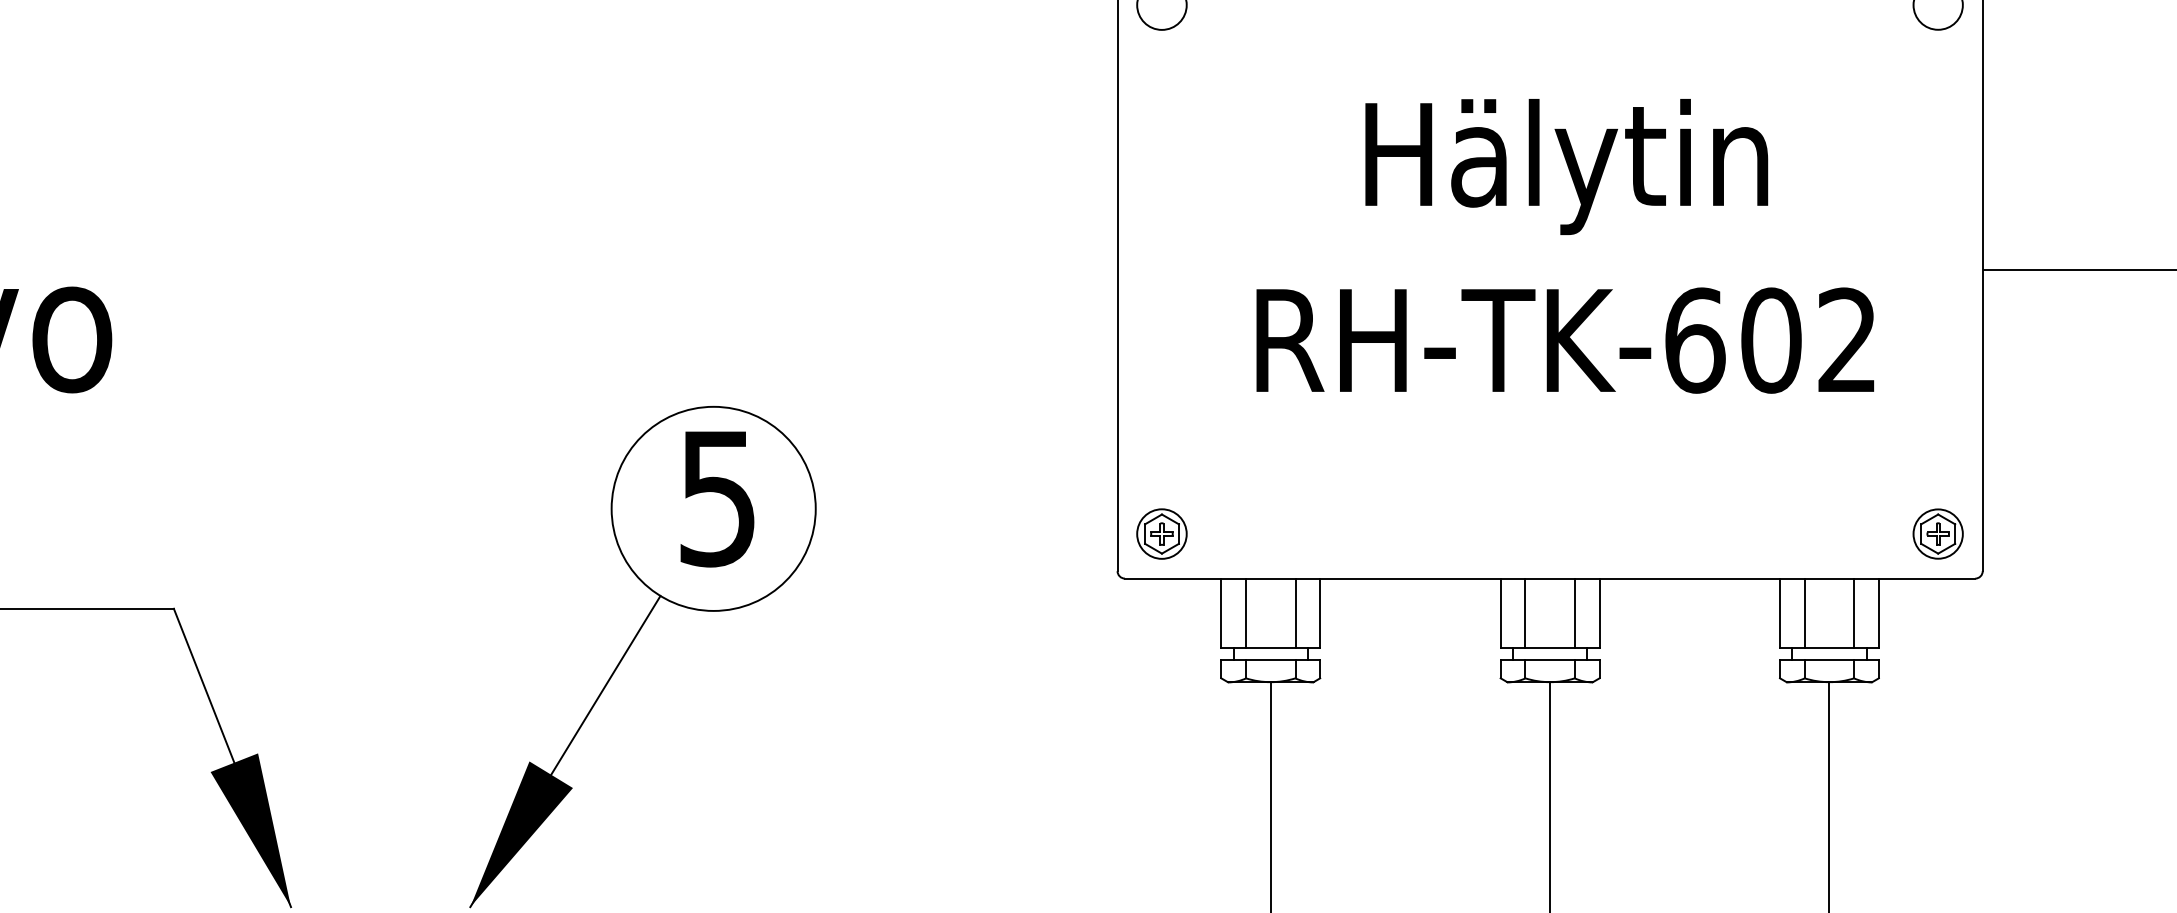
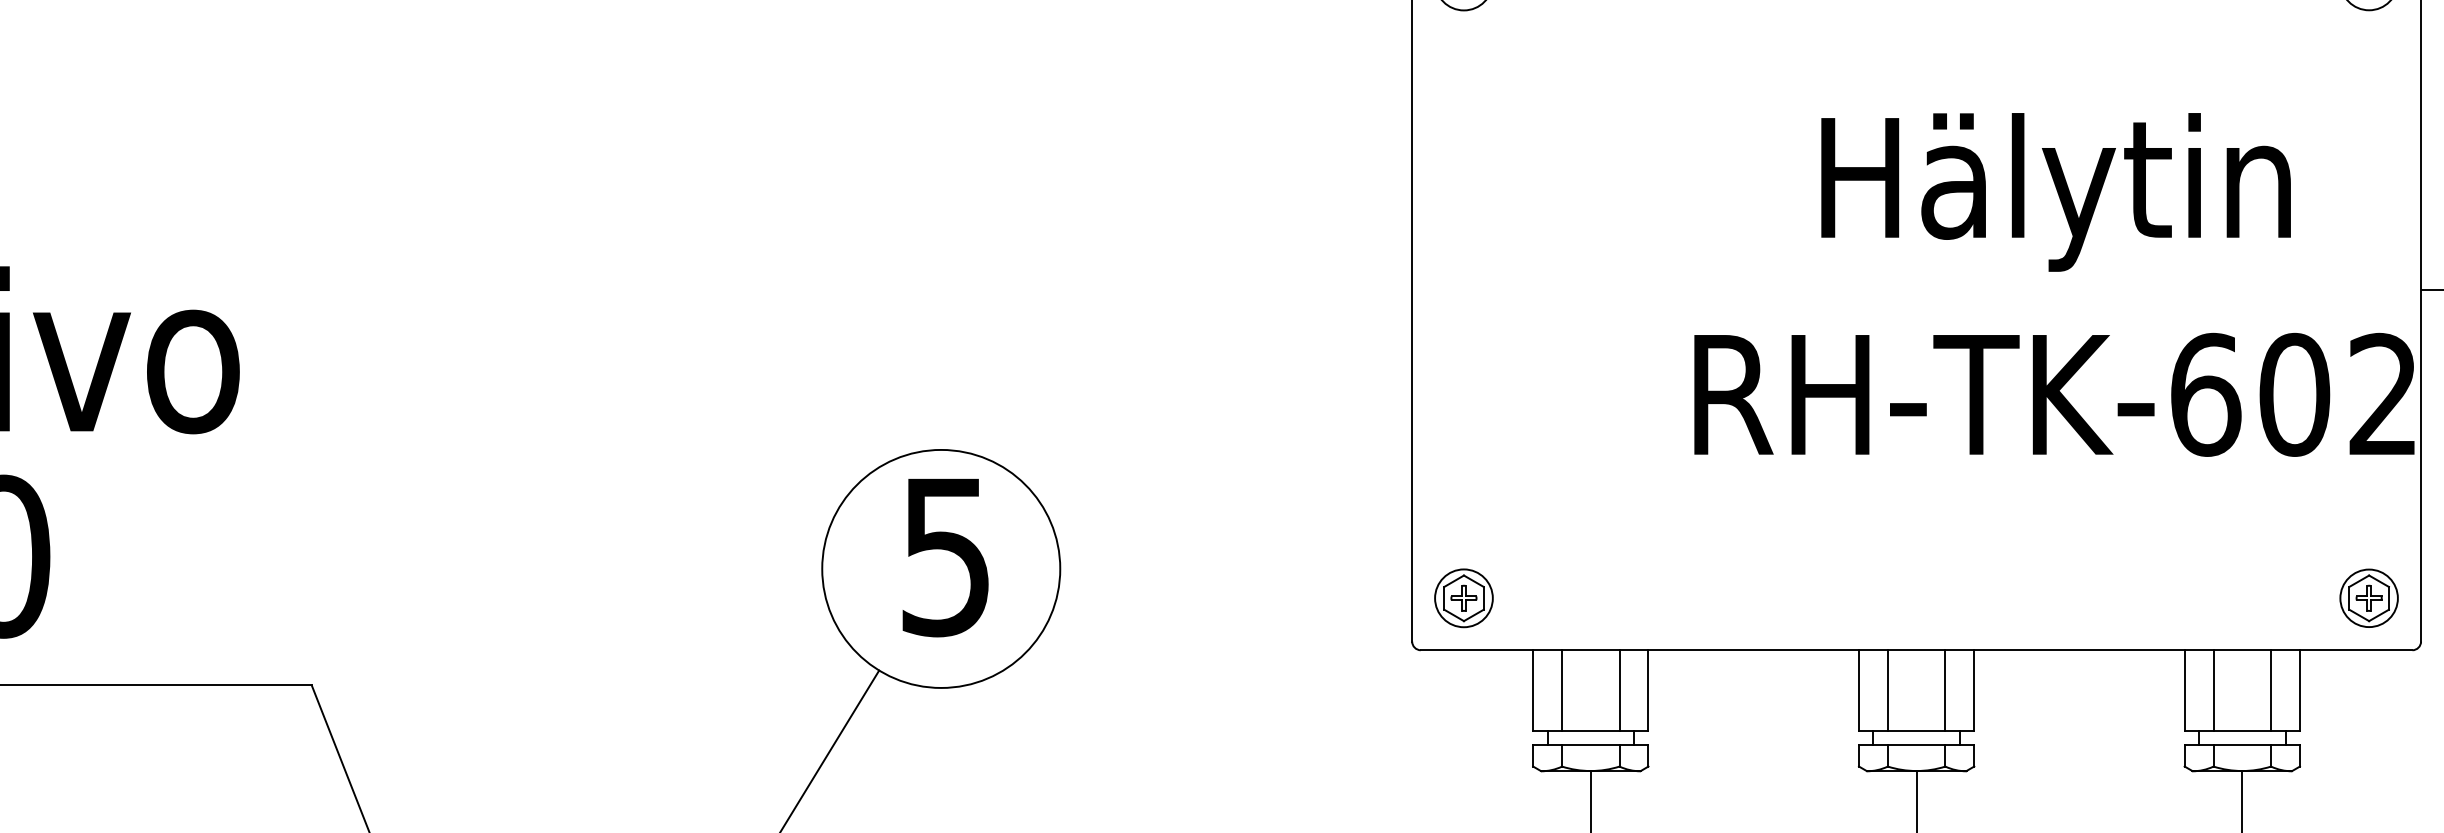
text: (1564, 246) -> (2053, 285), moved

